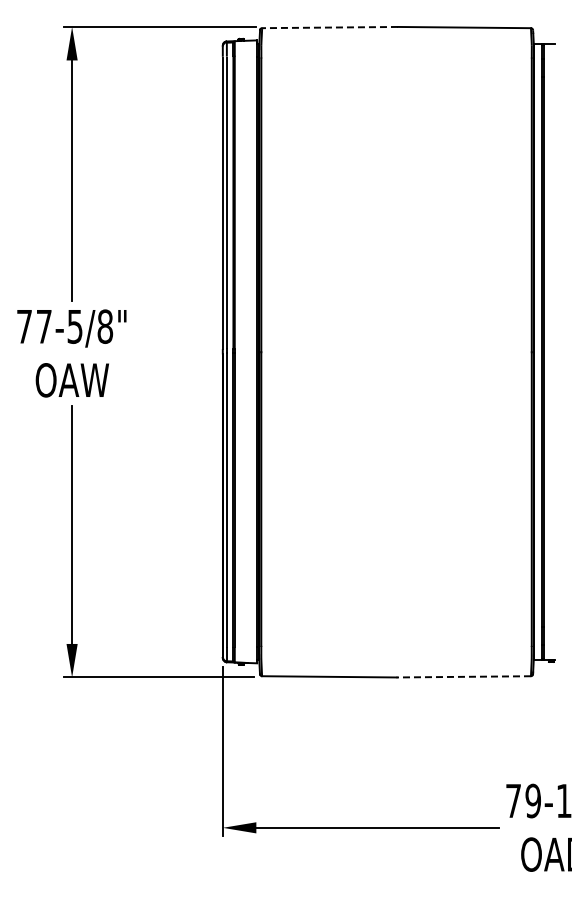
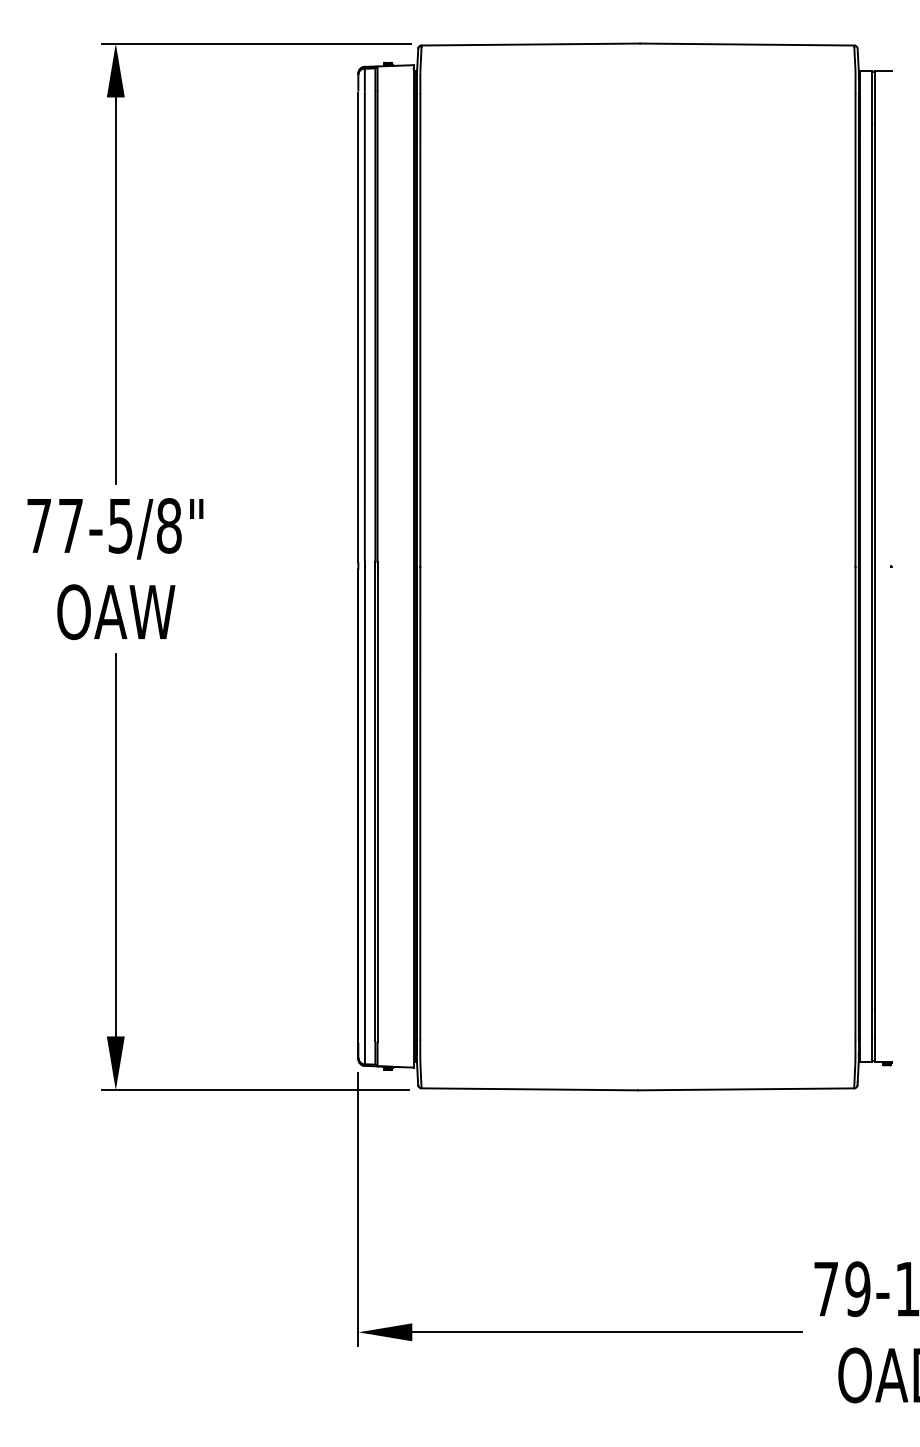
line: (330, 27) -> (531, 44), dashed -> solid
line: (463, 676) -> (745, 1088), dashed -> solid

